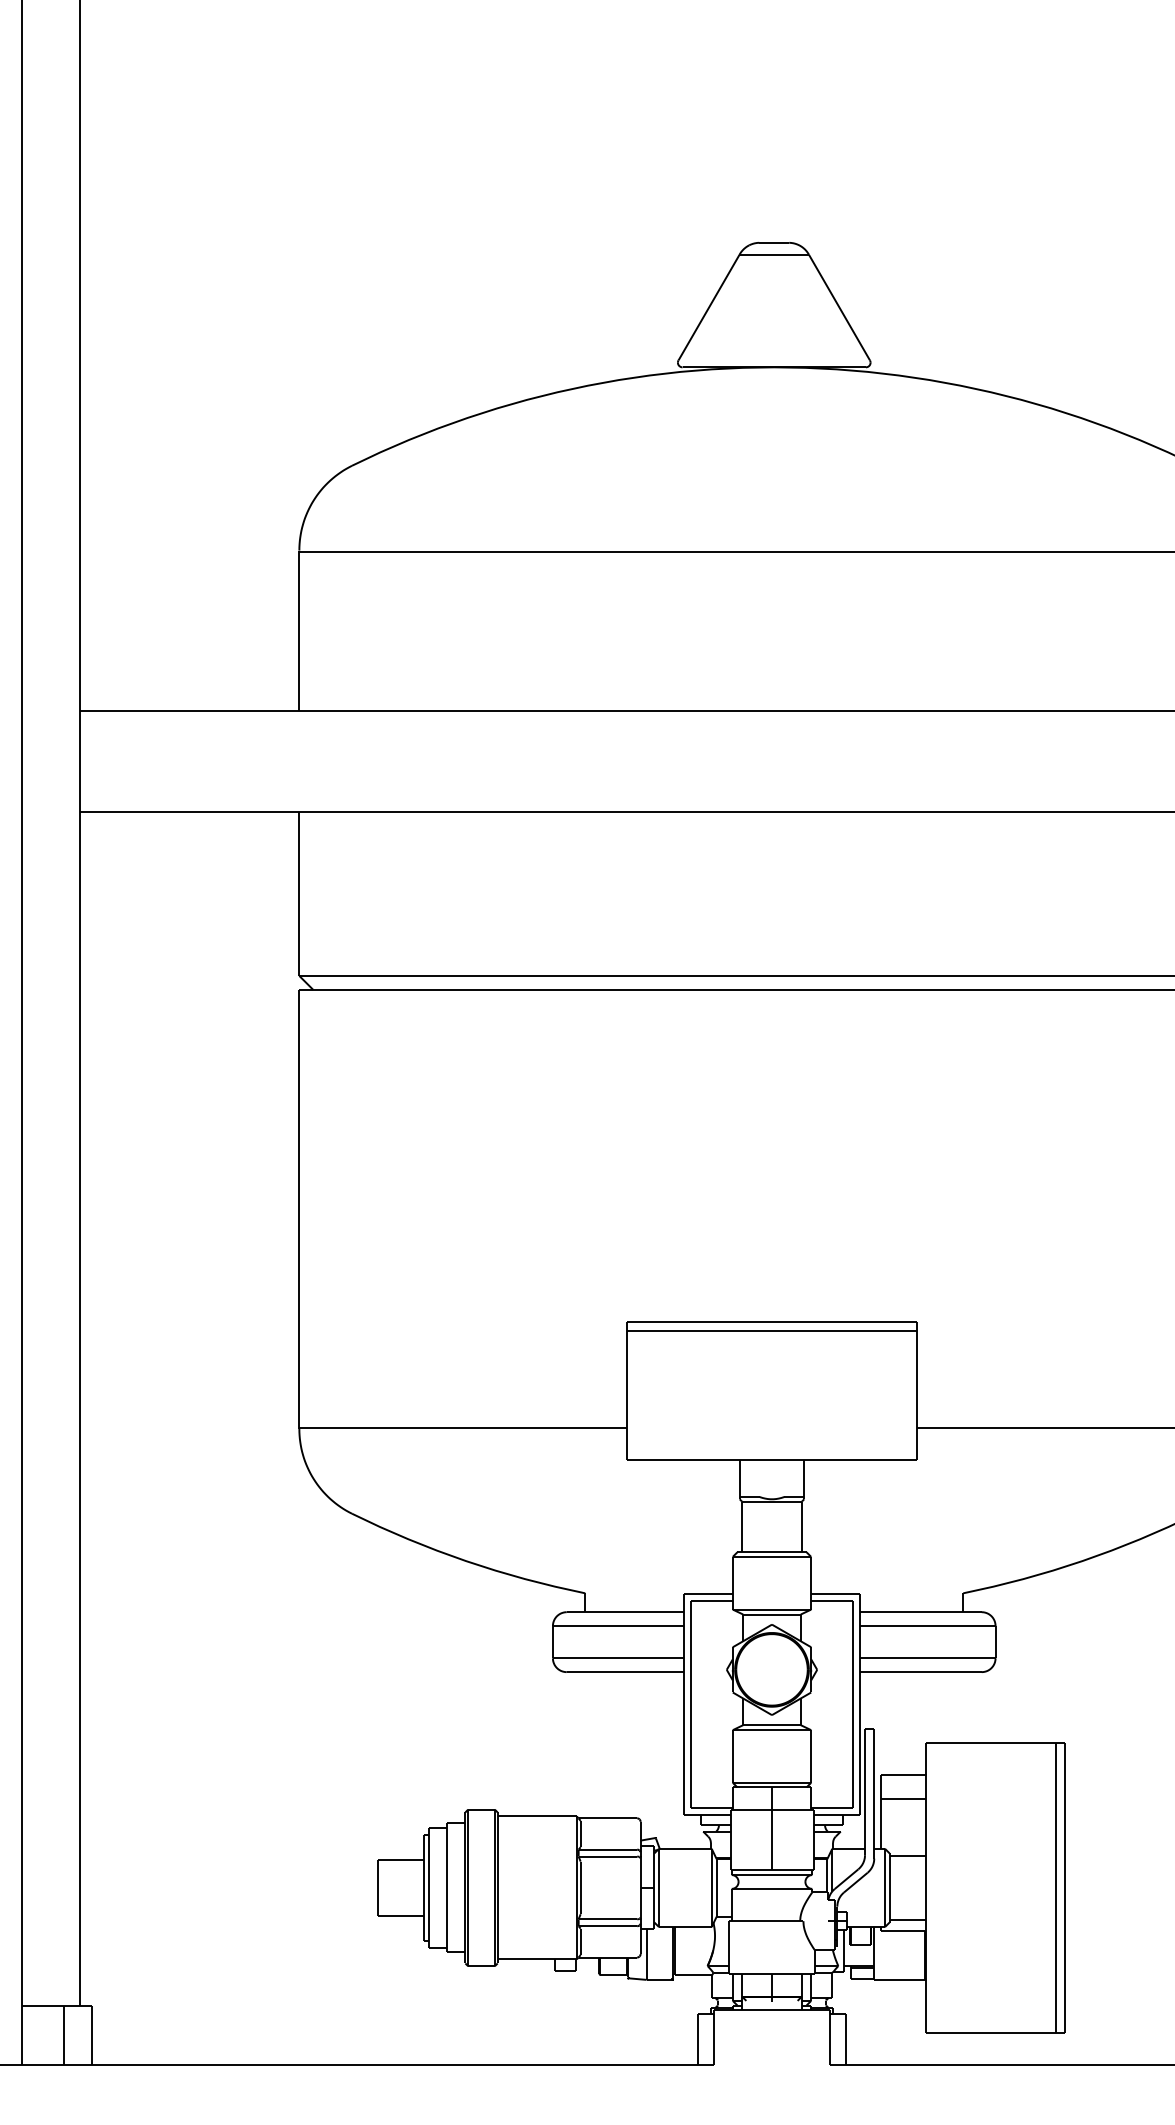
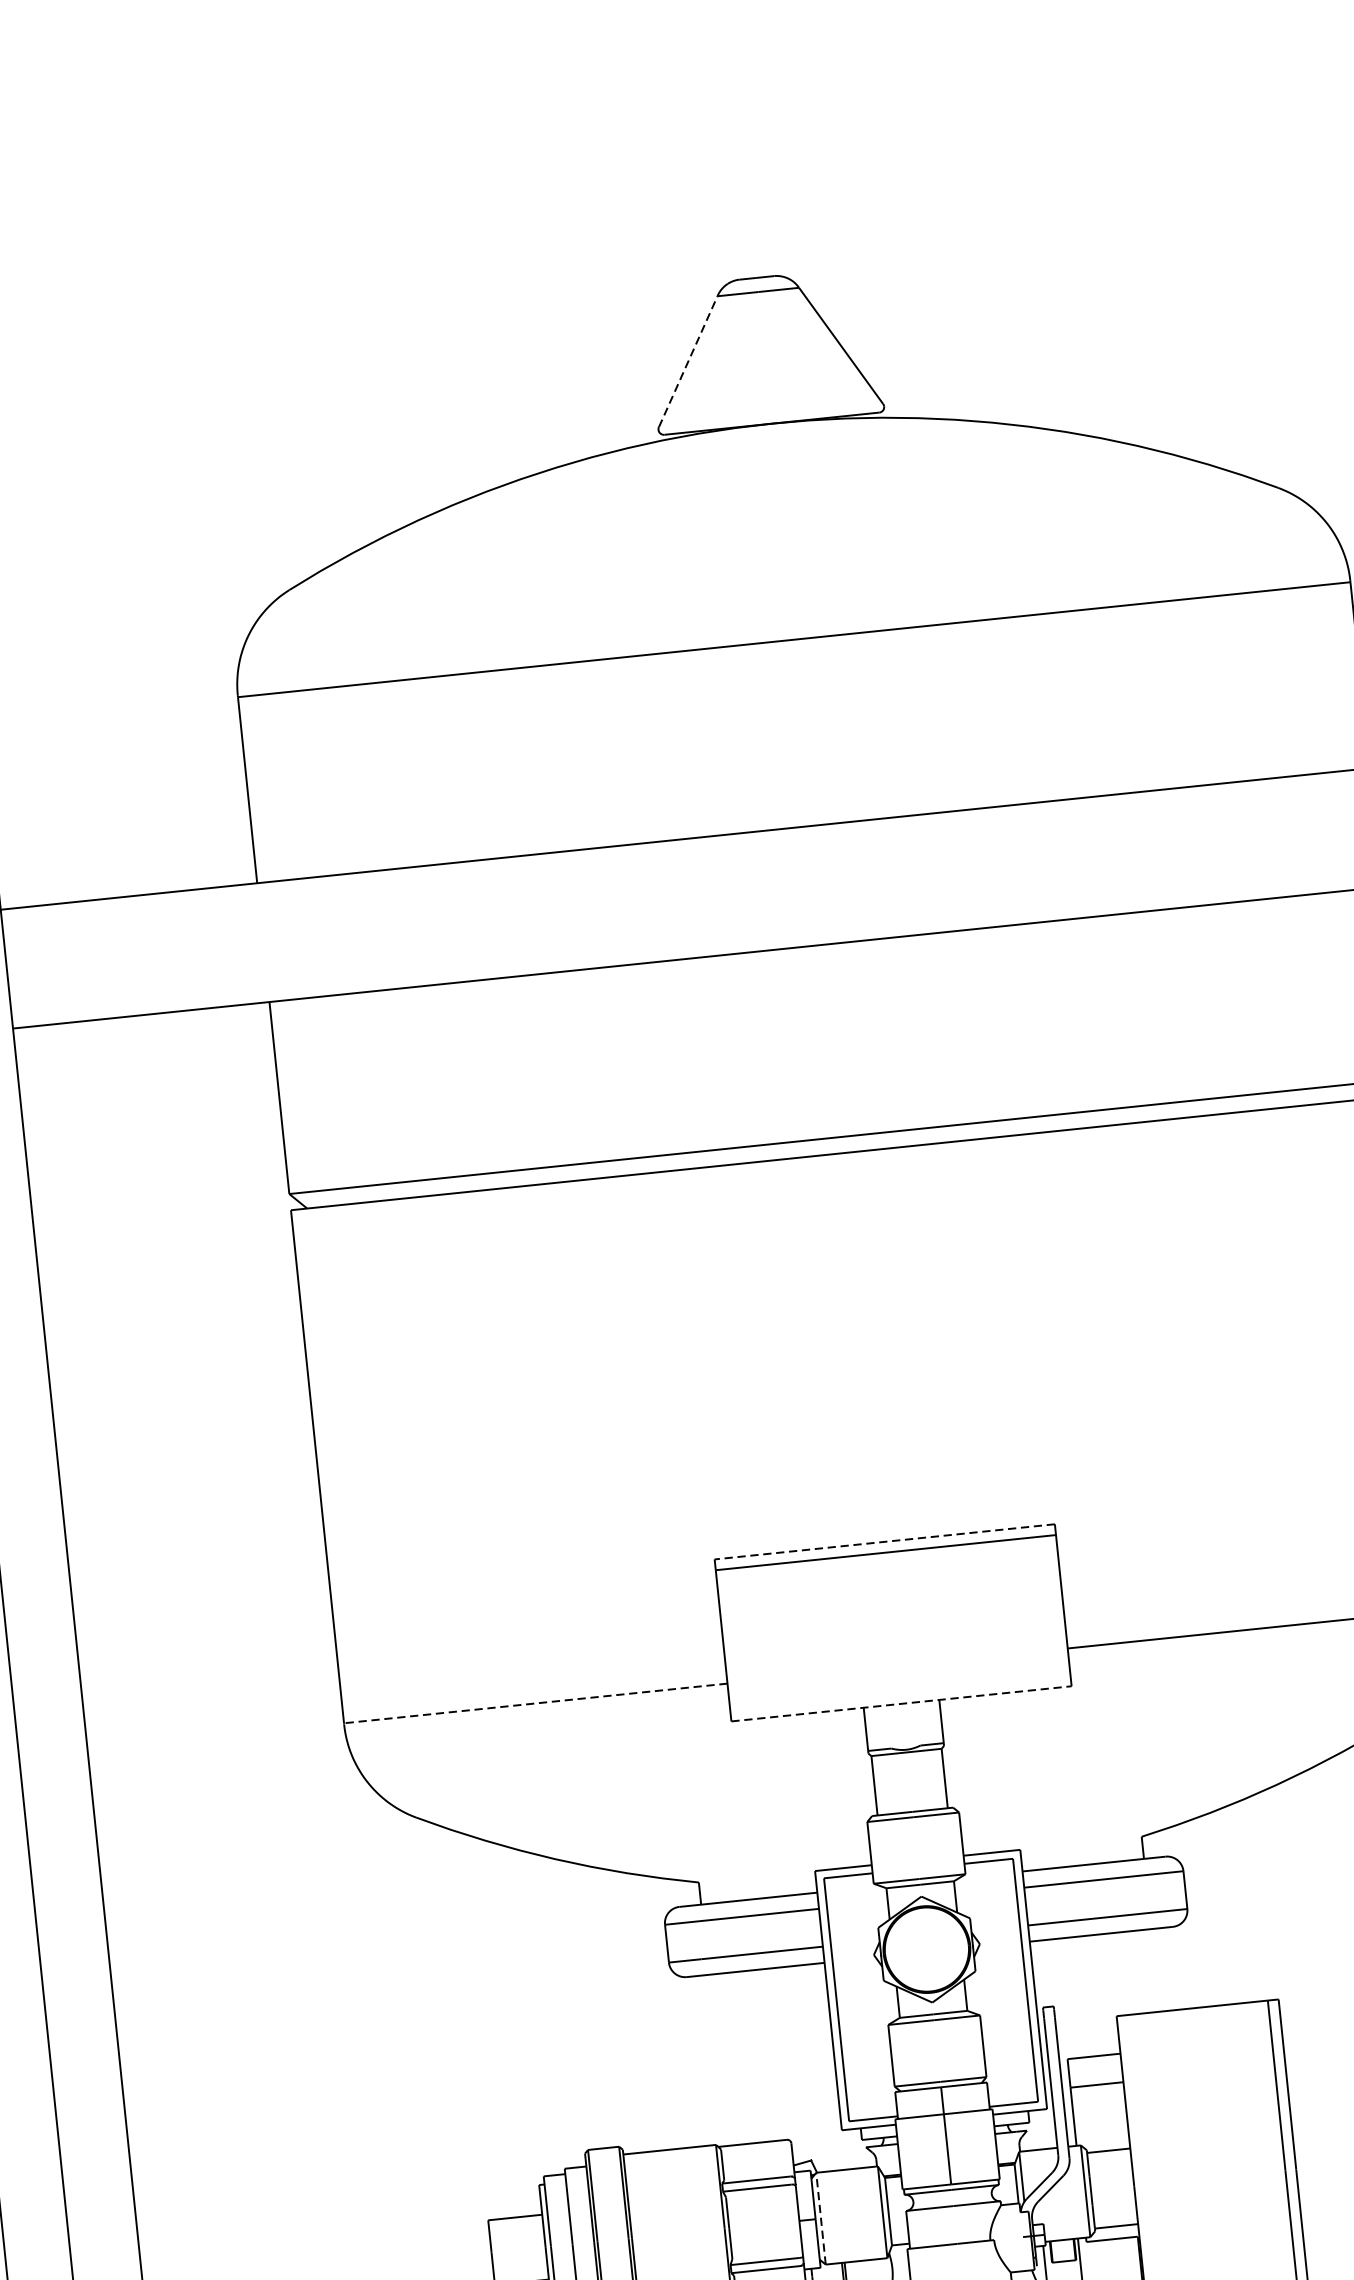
line: (709, 307) -> (688, 361), solid -> dashed
line: (771, 1321) -> (884, 1541), solid -> dashed
line: (463, 1427) -> (536, 1703), solid -> dashed
line: (772, 1460) -> (902, 1704), solid -> dashed
line: (659, 1887) -> (821, 2218), solid -> dashed

